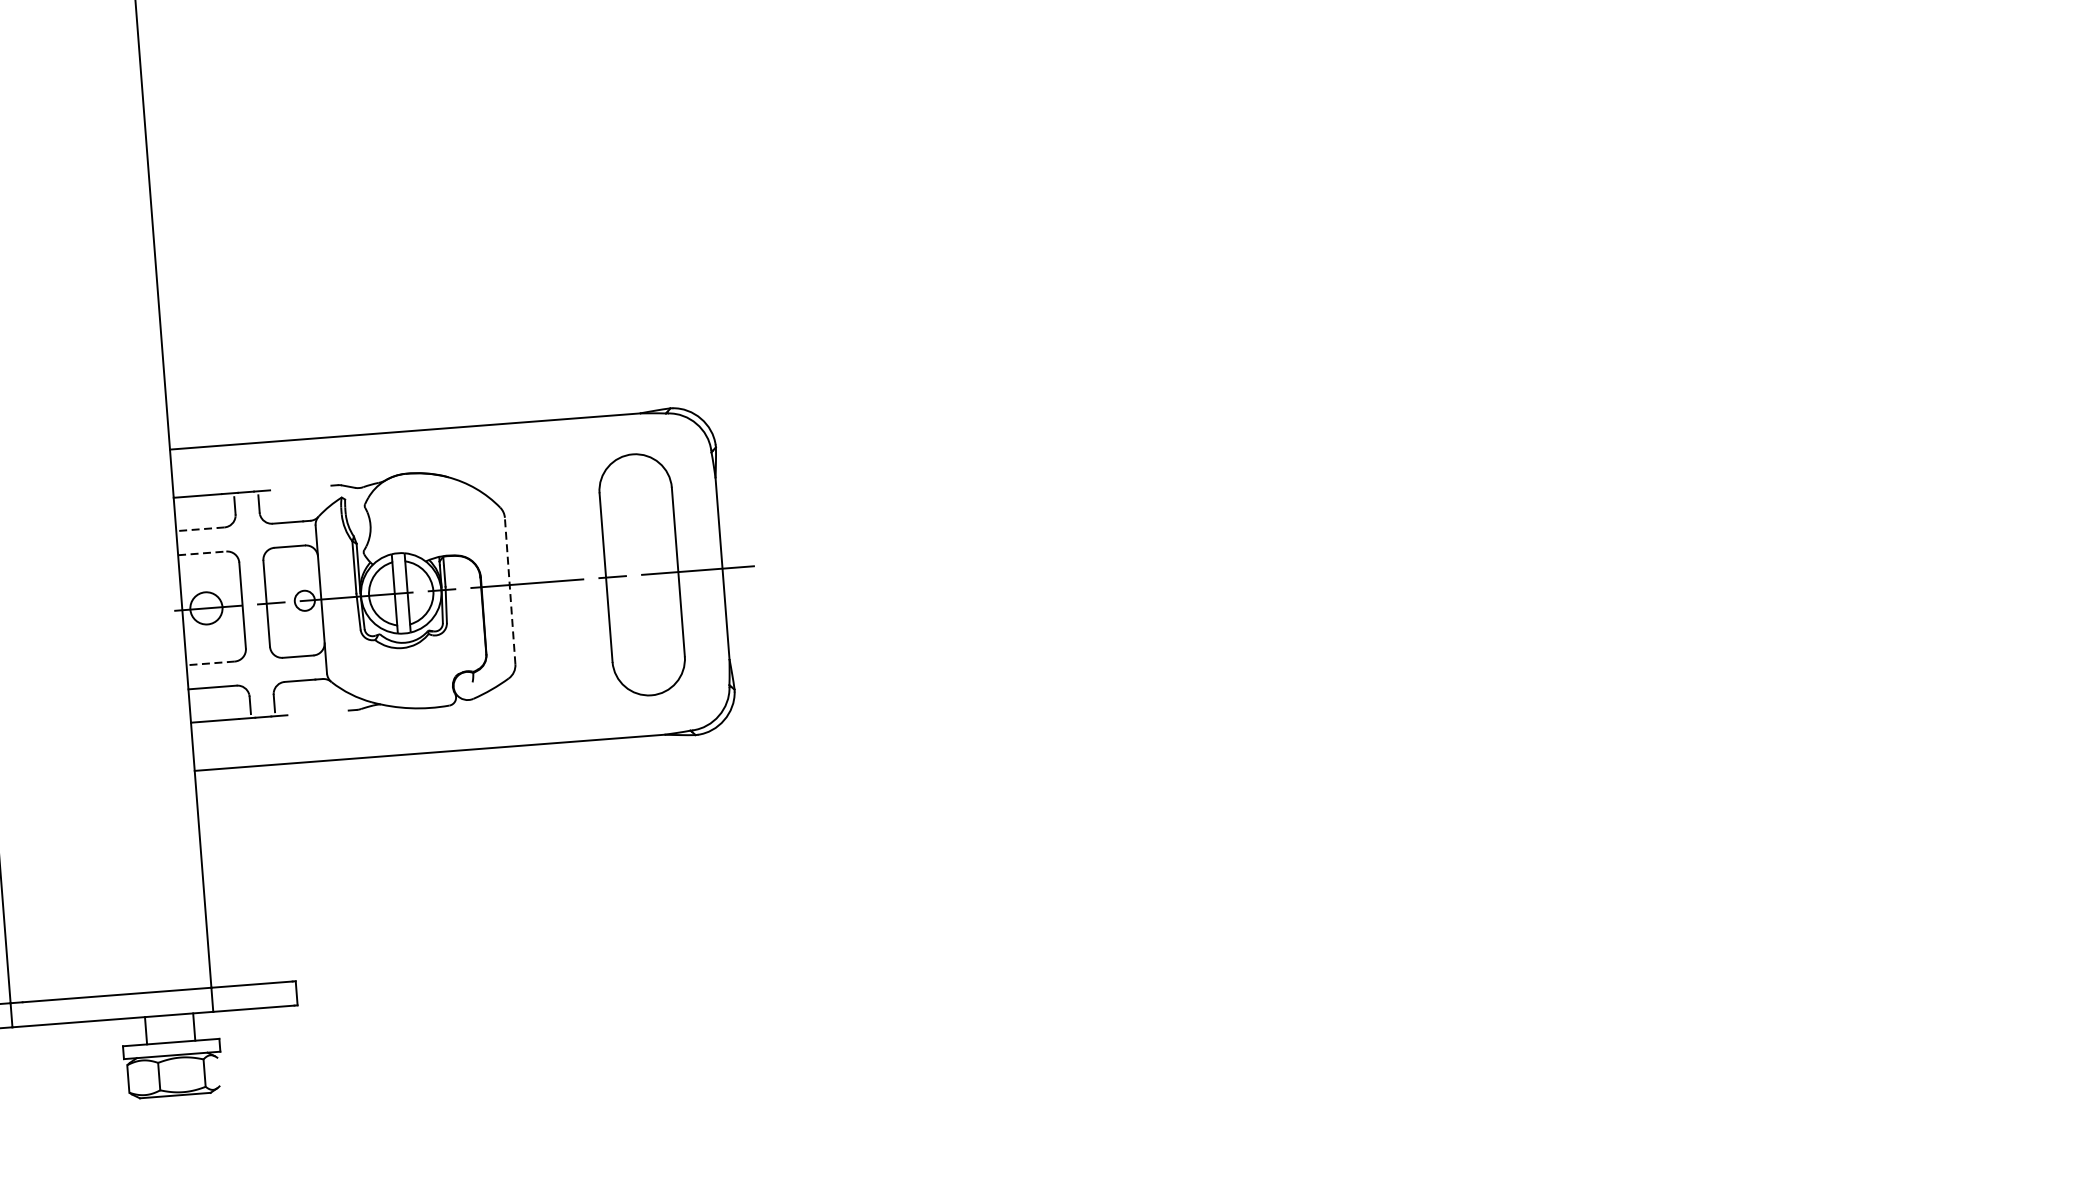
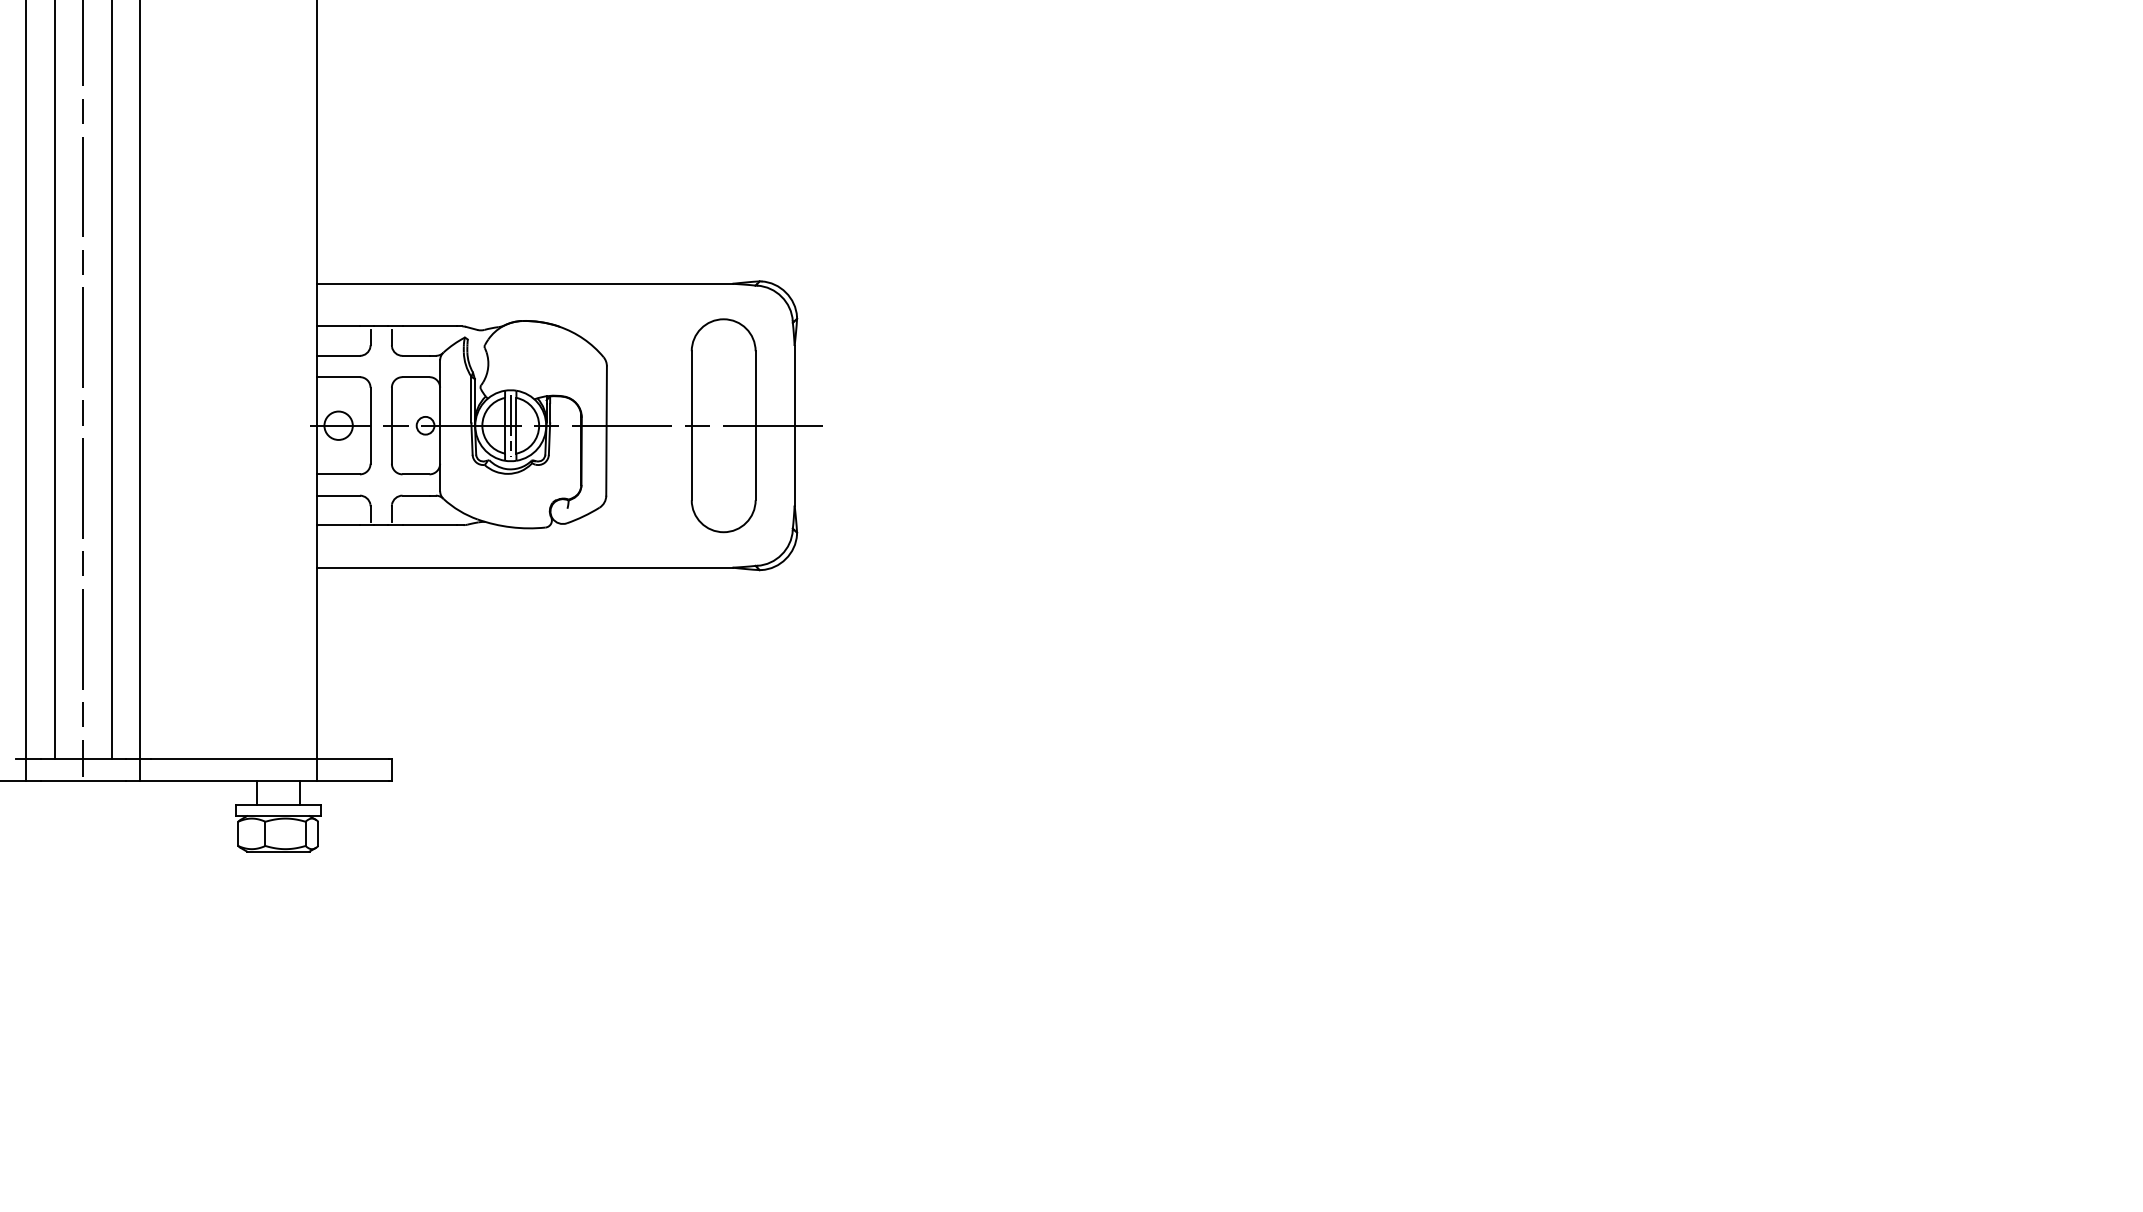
line: (300, 488) -> (429, 326), added
line: (200, 528) -> (338, 355), dashed -> solid
line: (203, 553) -> (339, 377), dashed -> solid
line: (510, 591) -> (606, 431), dashed -> solid
line: (400, 593) -> (510, 425), added
line: (210, 663) -> (338, 474), dashed -> solid
line: (317, 713) -> (429, 525), added
line: (219, 1071) -> (318, 833), added

